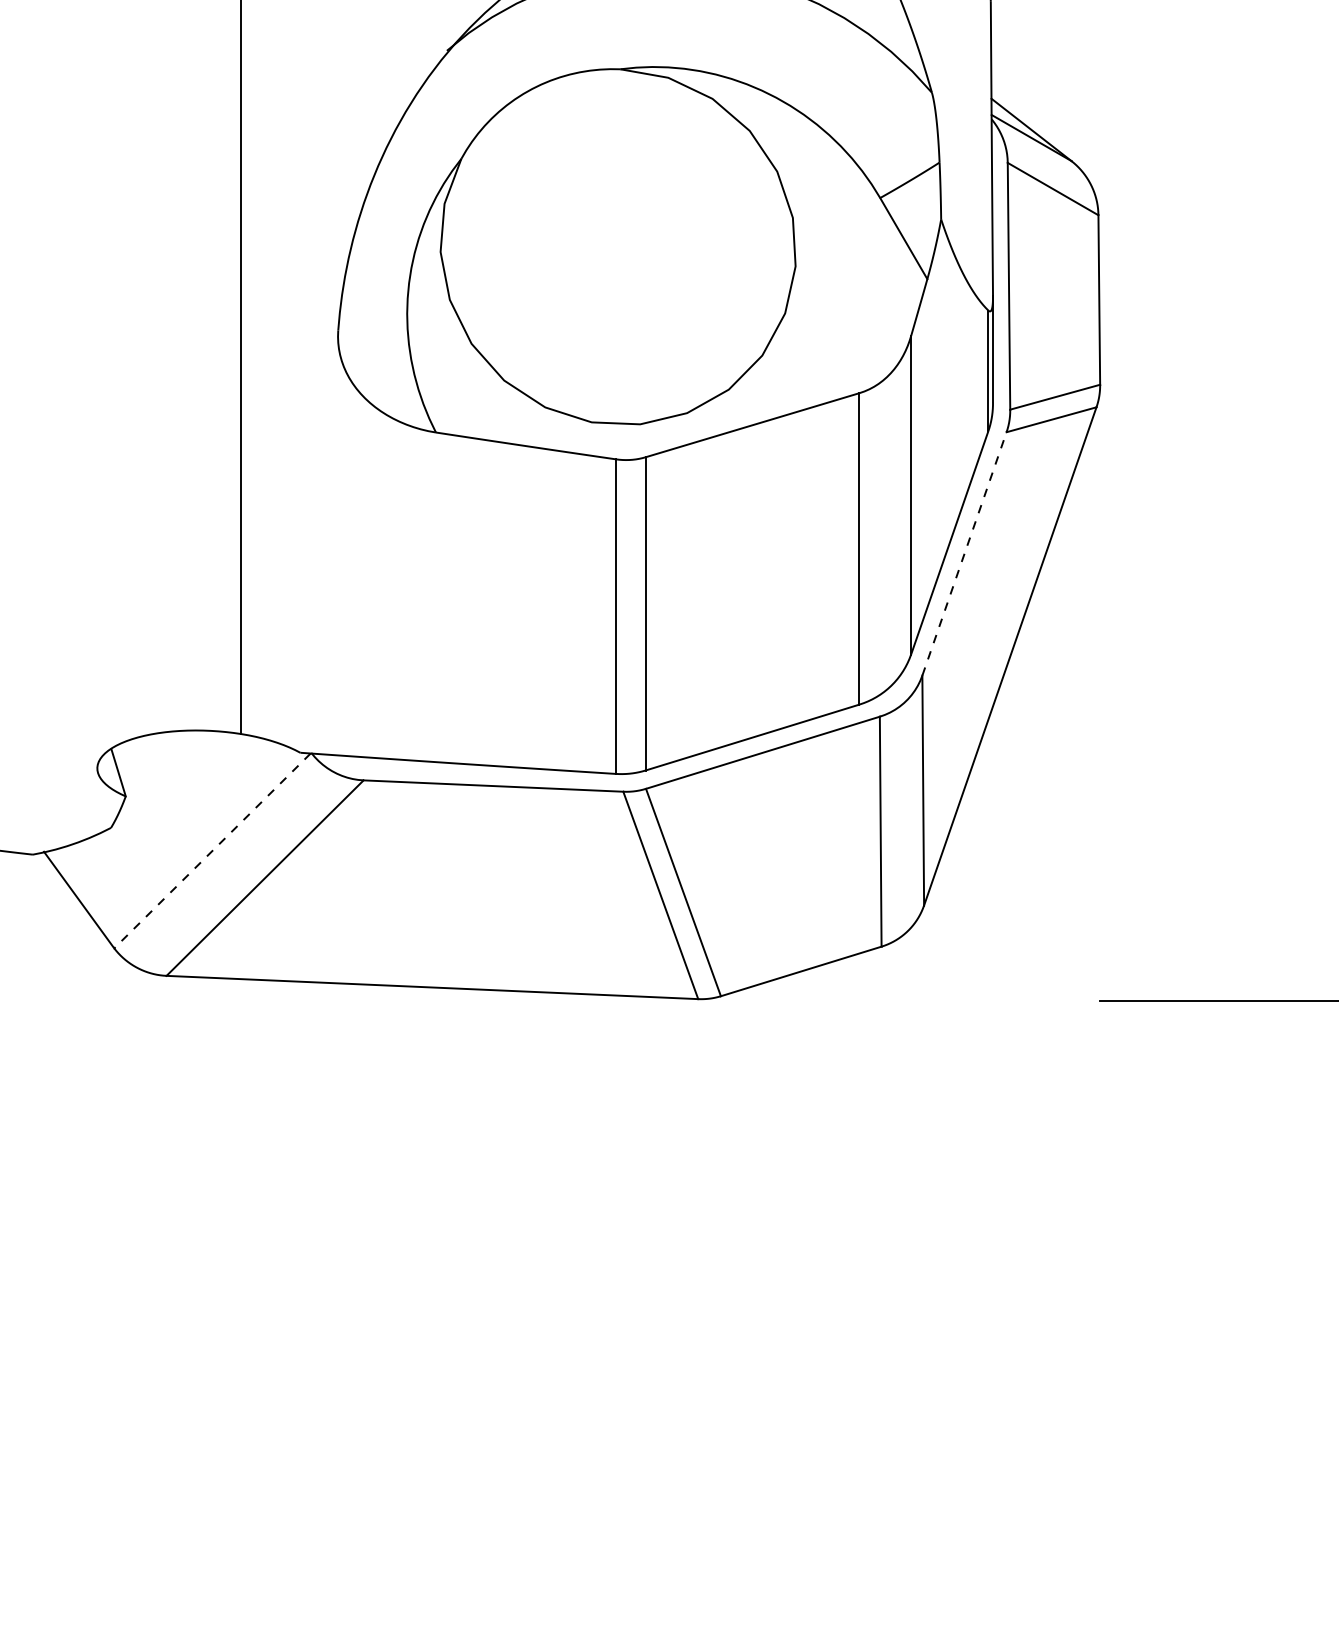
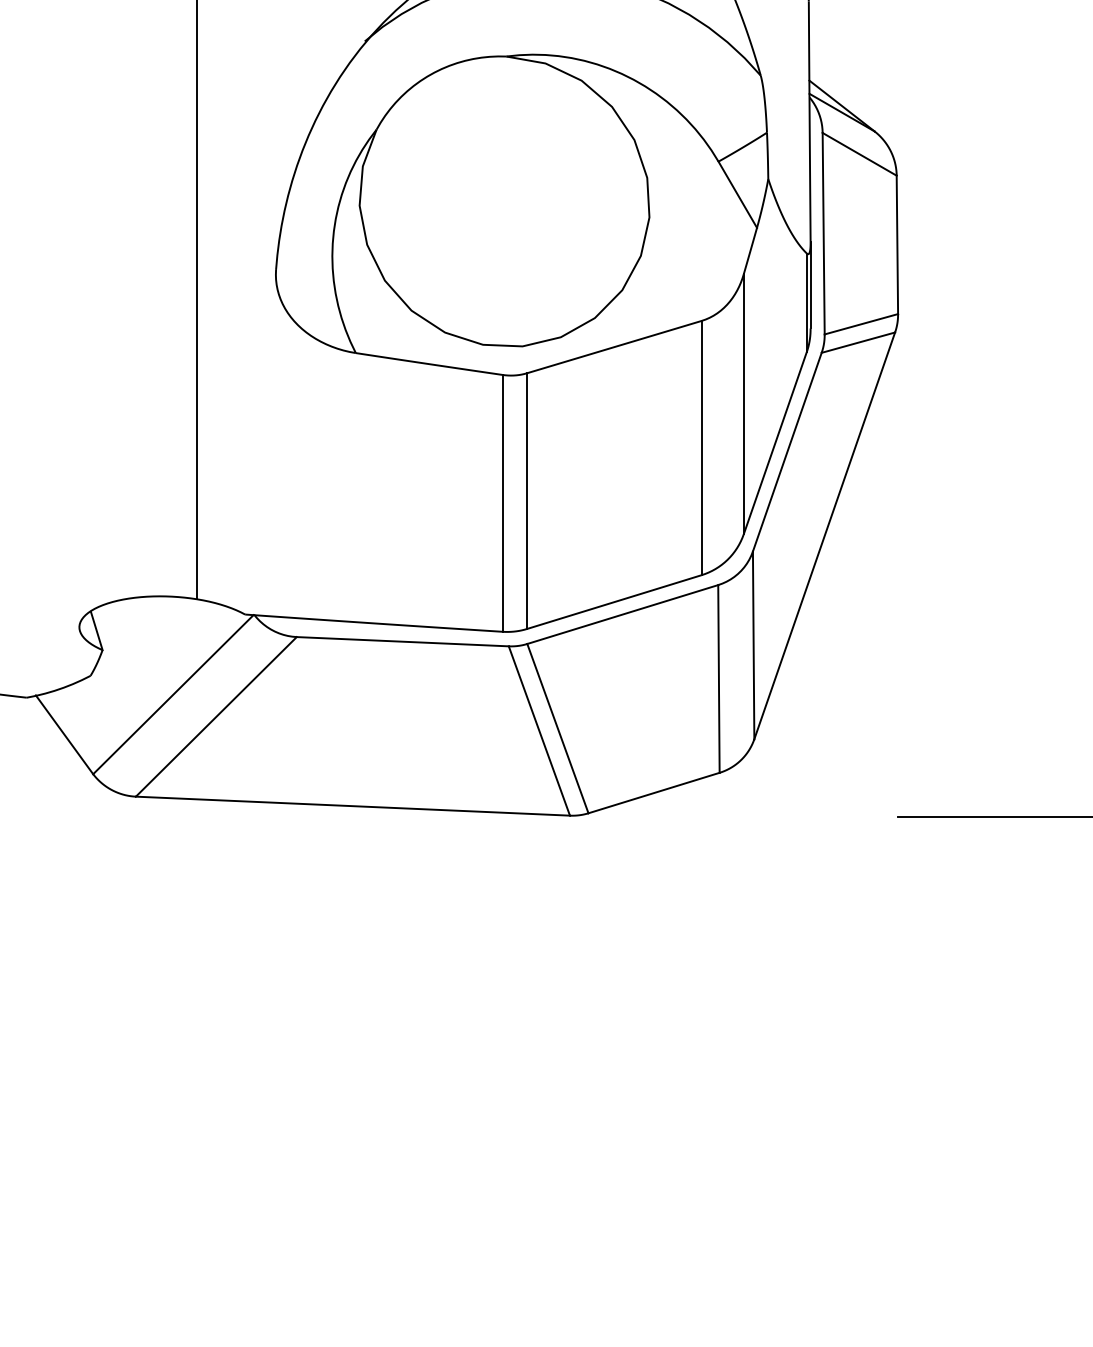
line: (964, 553) -> (787, 451), dashed -> solid
line: (212, 851) -> (173, 695), dashed -> solid

